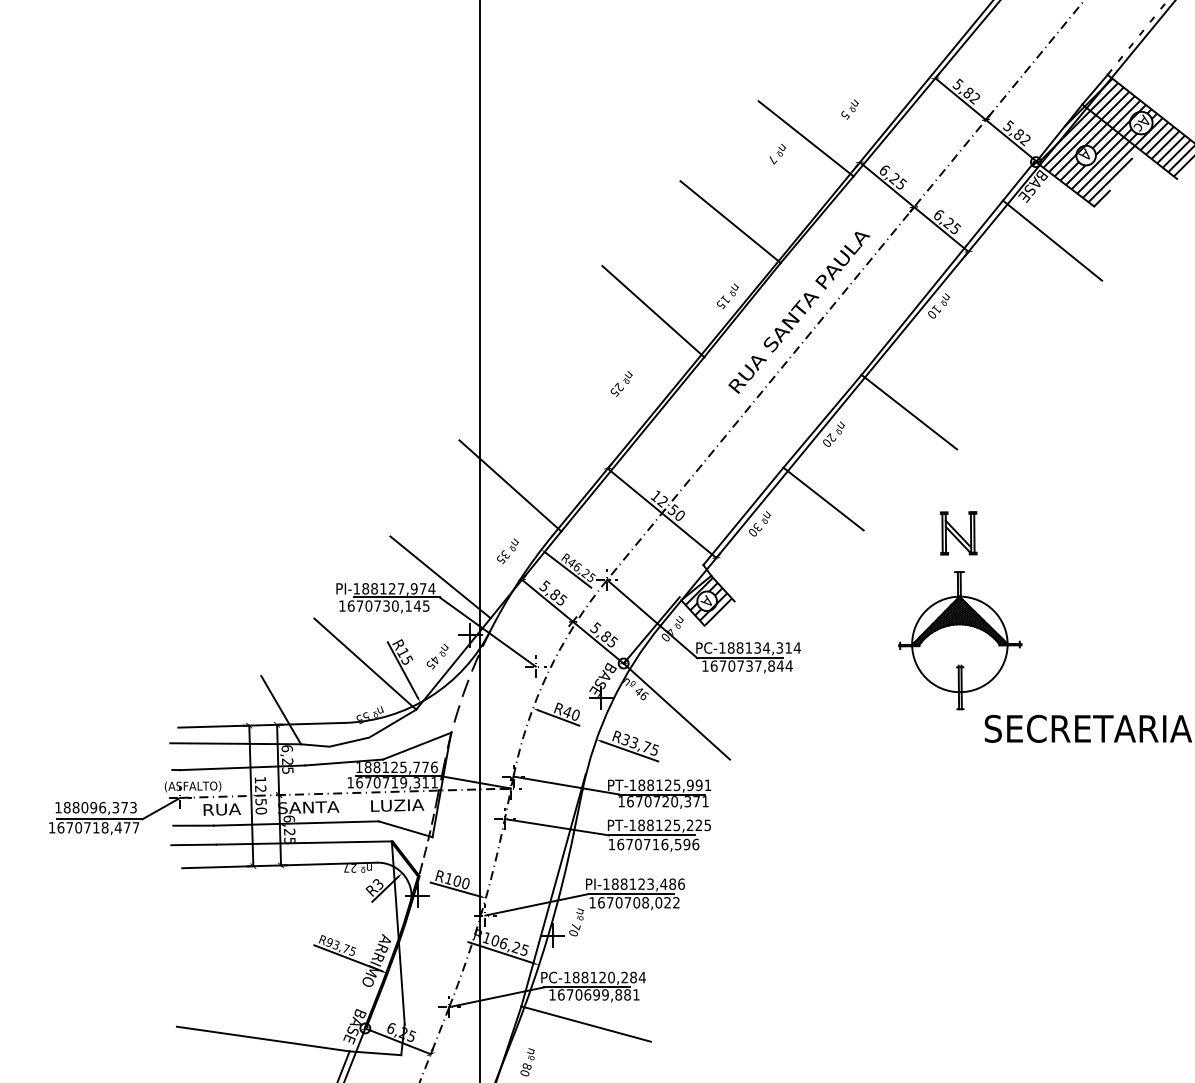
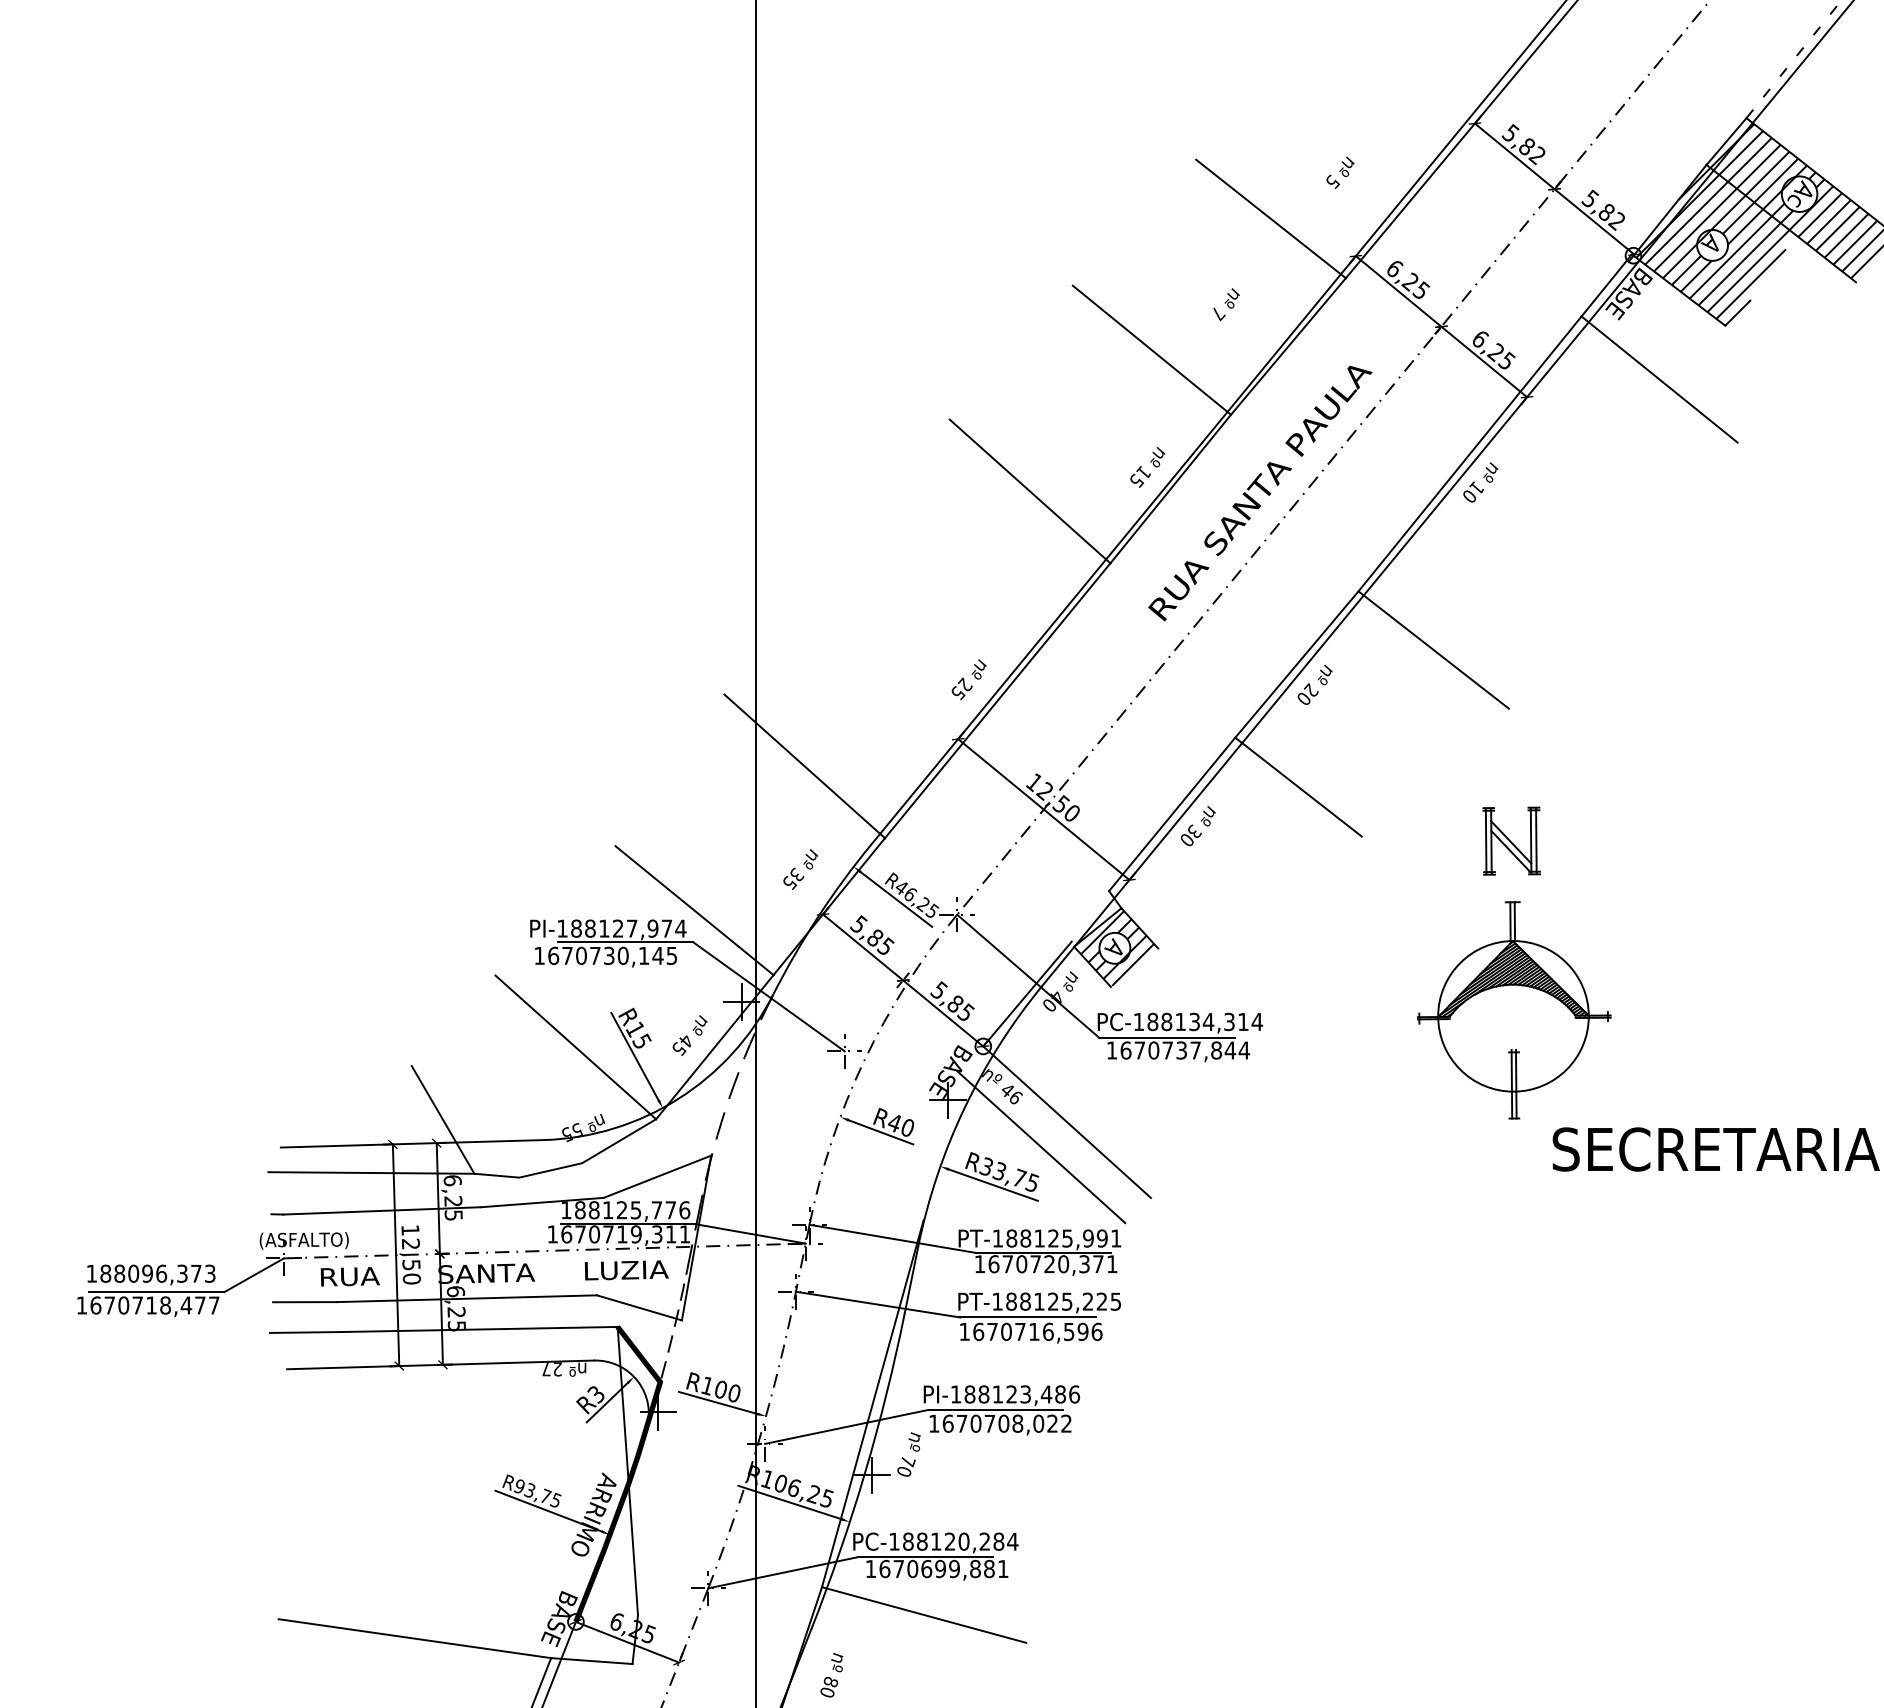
text: (777, 153) -> (1225, 303), moved
text: (621, 383) -> (968, 678), moved
line: (660, 727) -> (1041, 1147), added

